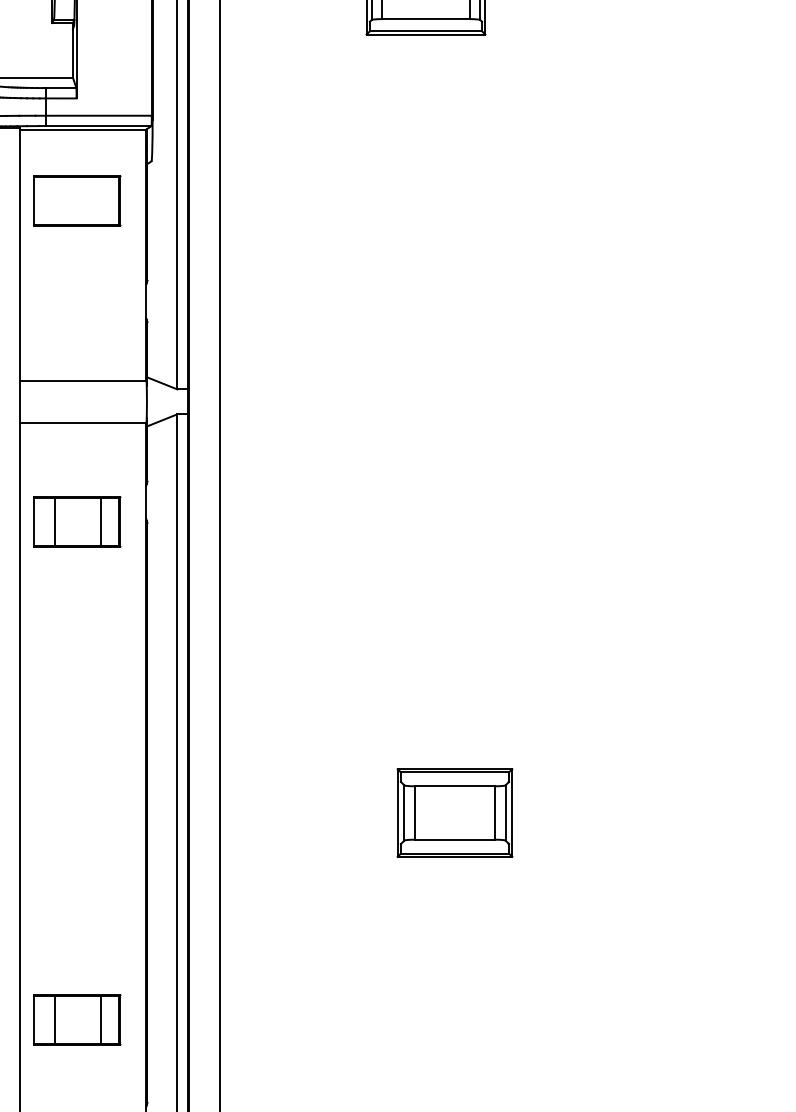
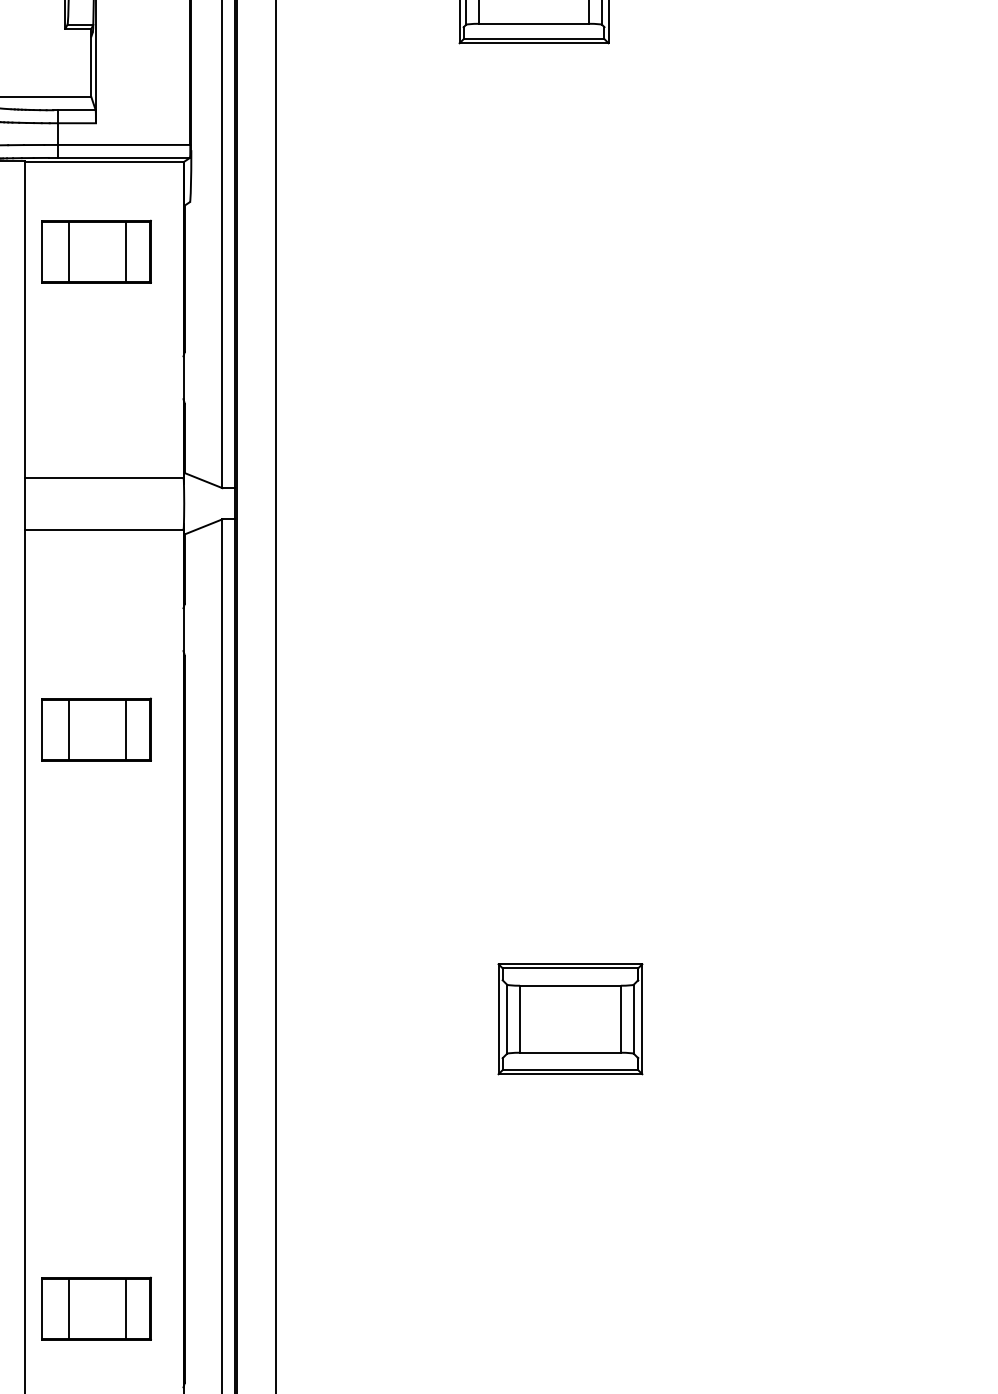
line: (54, 200) -> (68, 251), added
line: (100, 200) -> (125, 251), added
part: (77, 521) -> (97, 728), moved
part: (77, 1019) -> (97, 1308), moved

